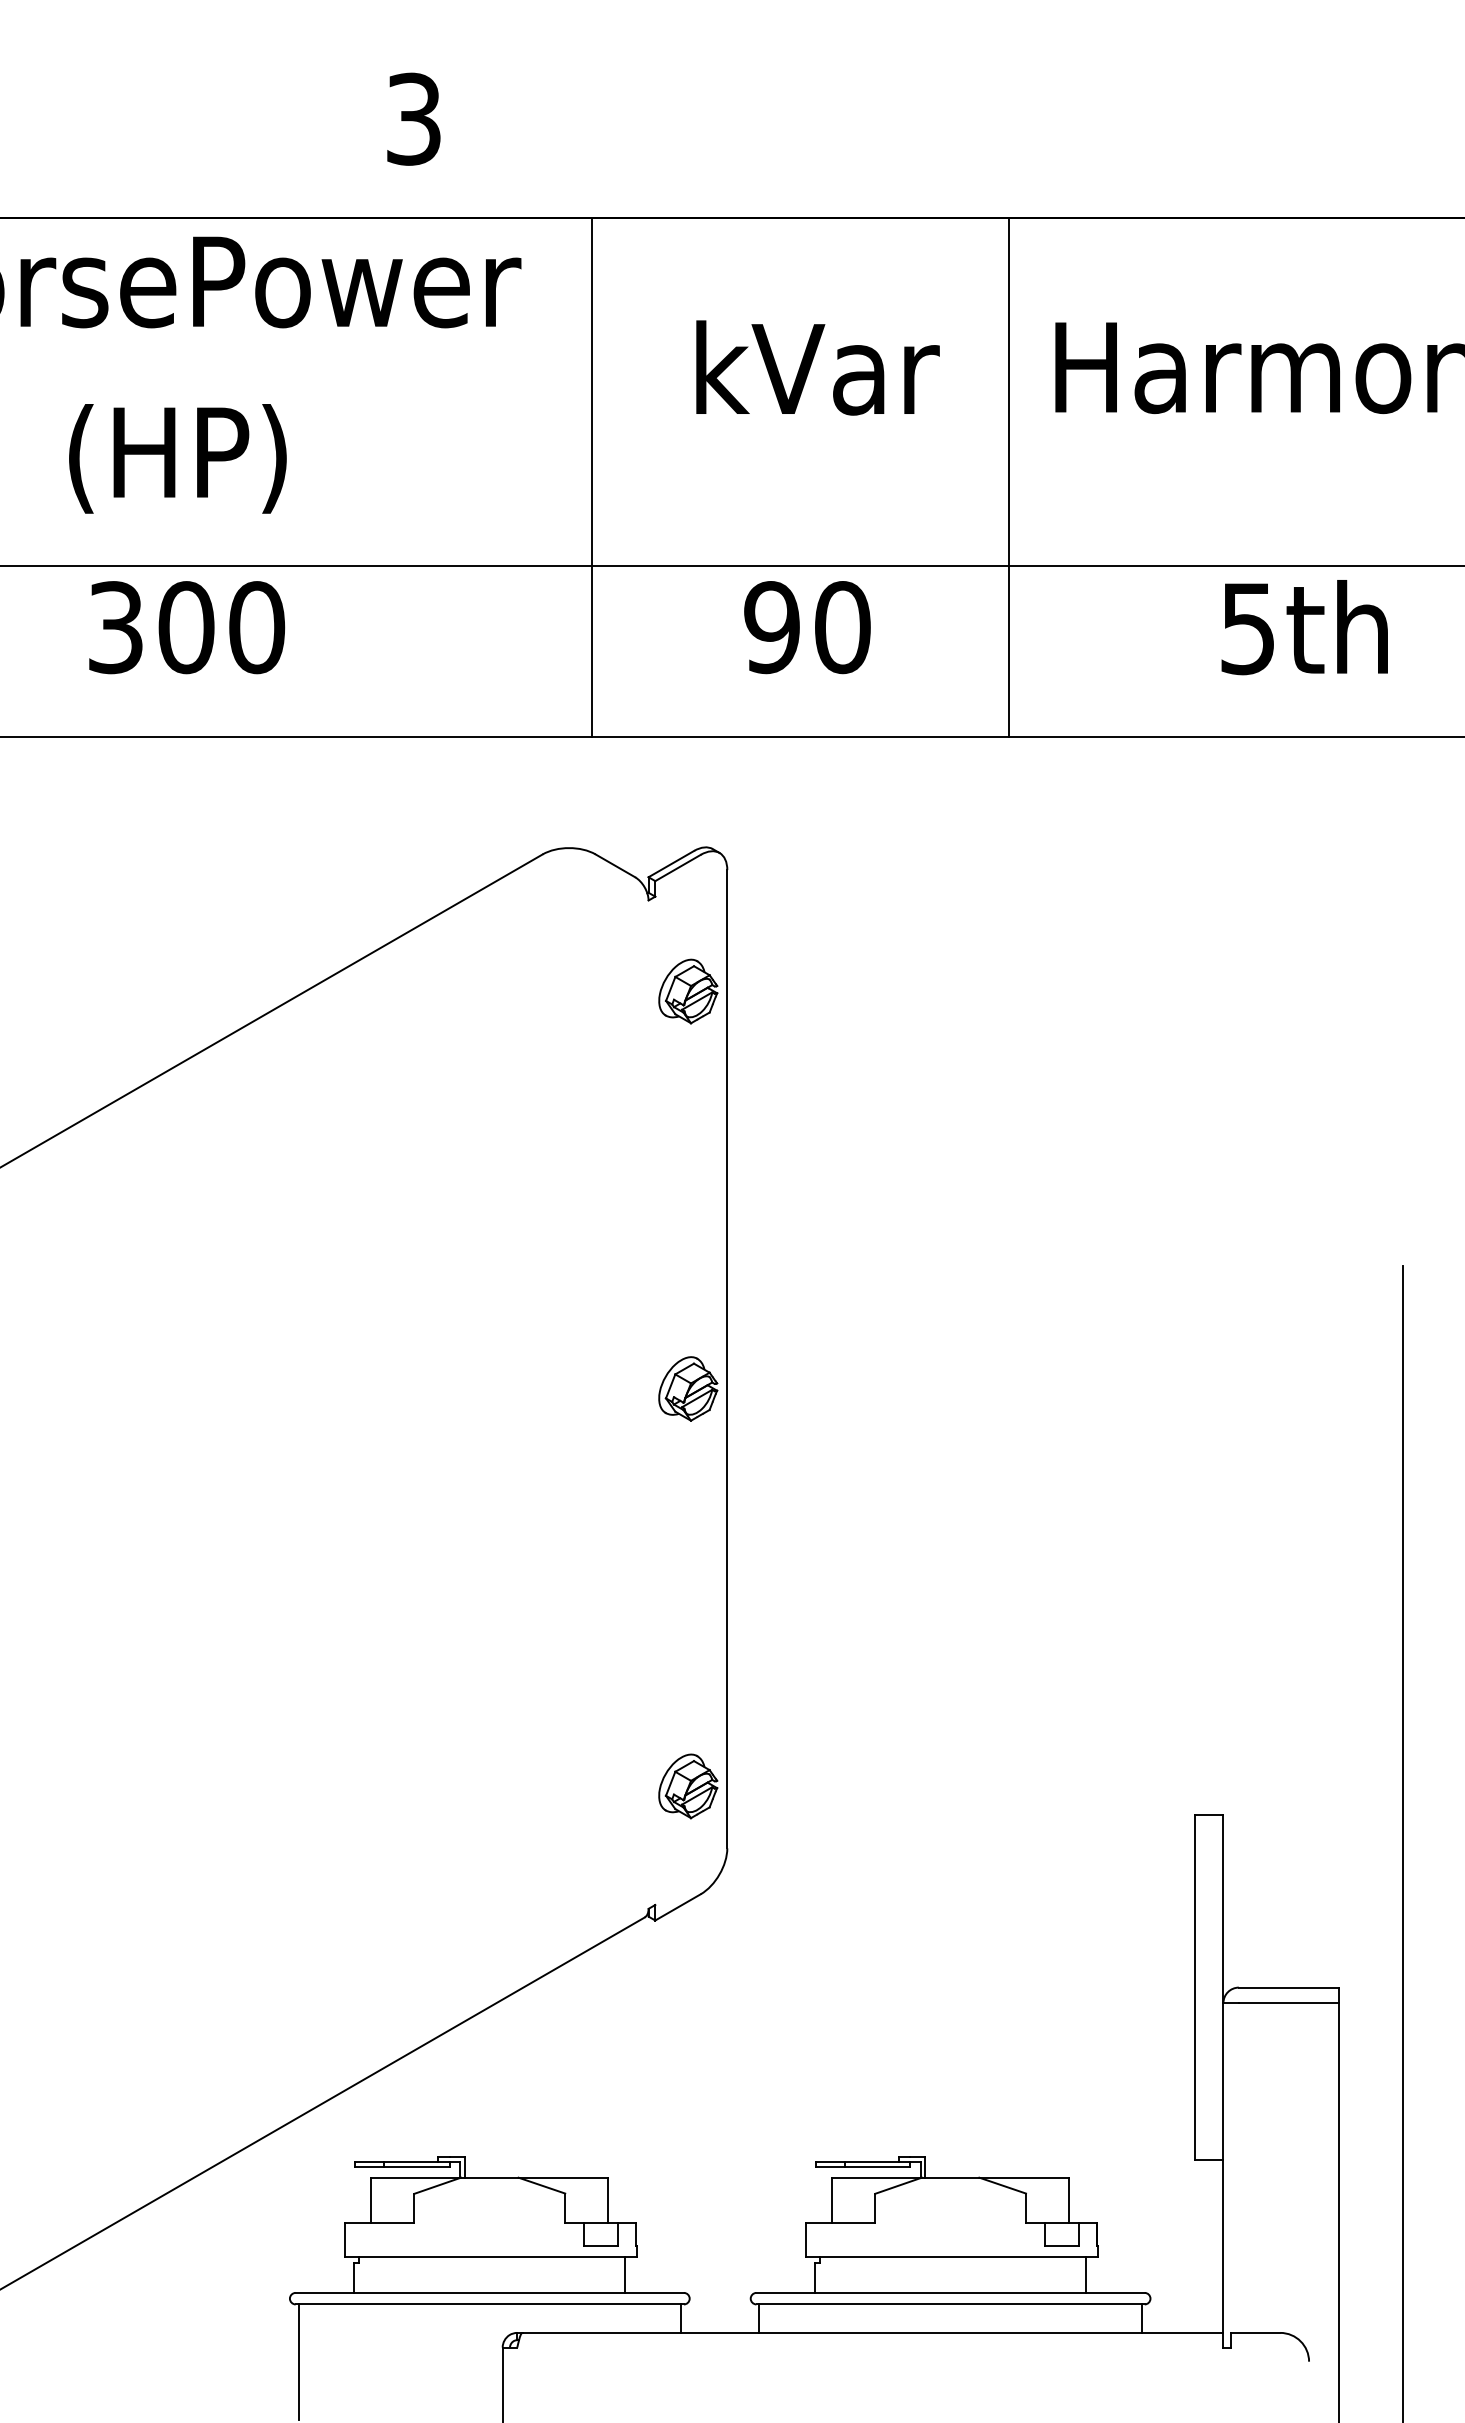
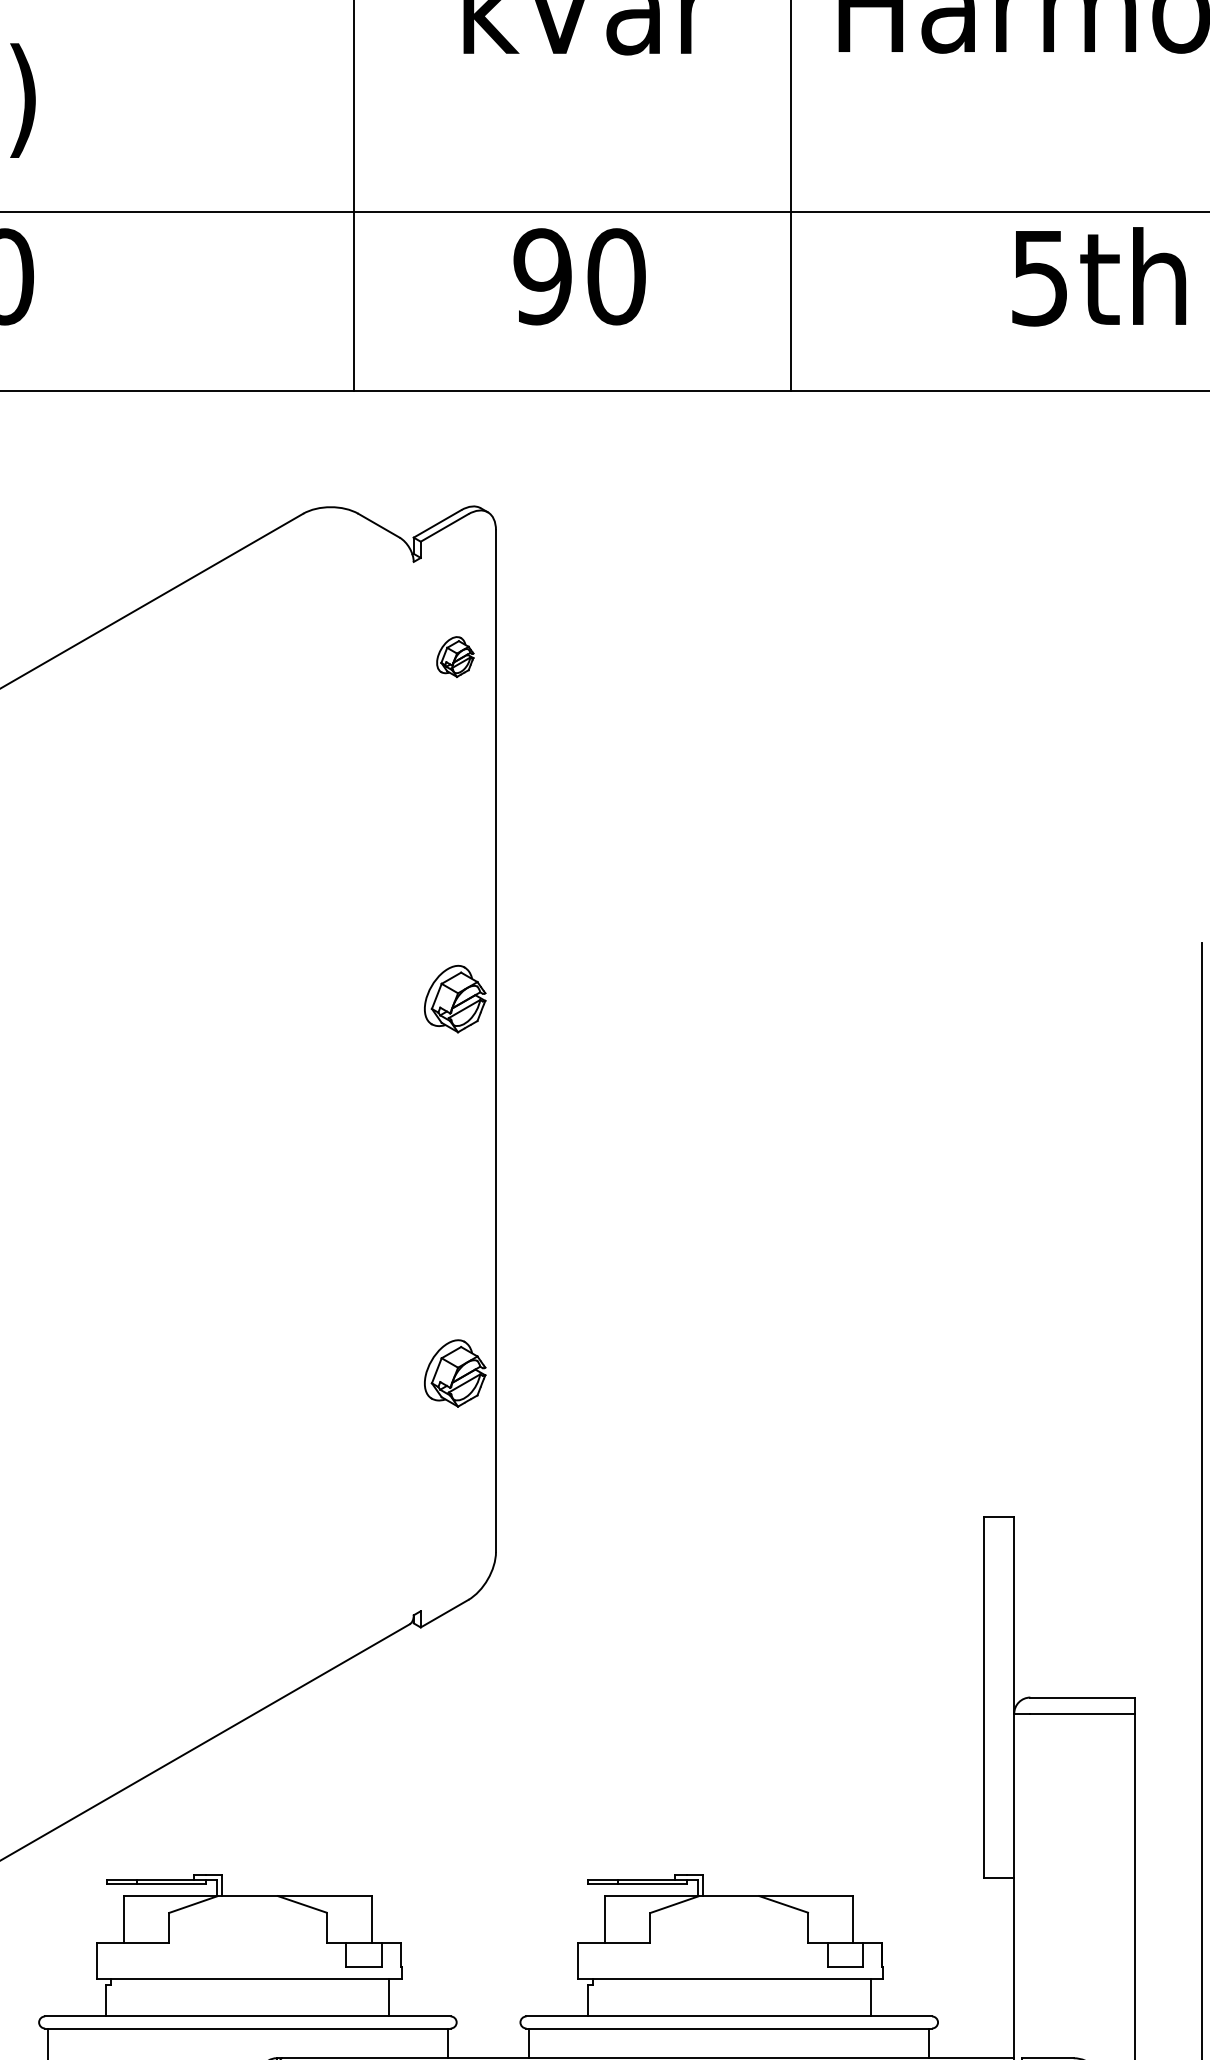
part: (688, 991) -> (455, 657), size x0.6
part: (688, 1388) -> (455, 998), moved
part: (688, 1786) -> (455, 1373), moved

